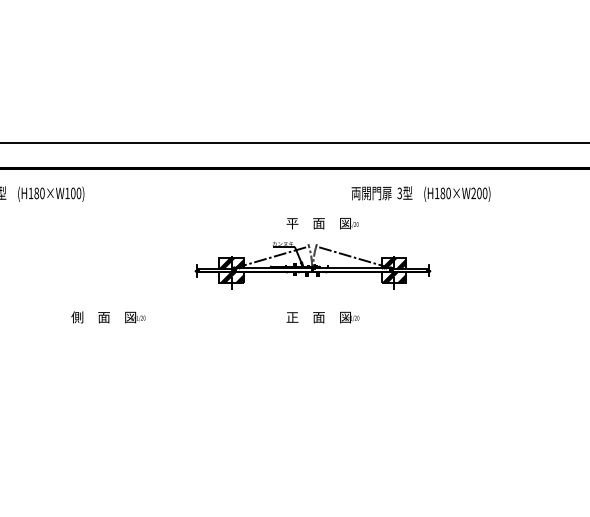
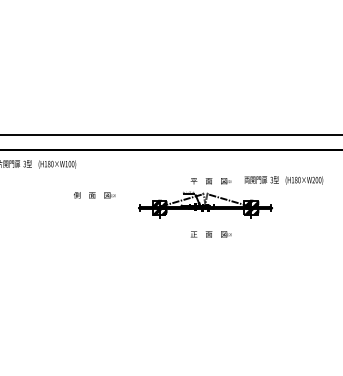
text: (420, 194) -> (283, 180), moved
text: (107, 317) -> (94, 195), moved

